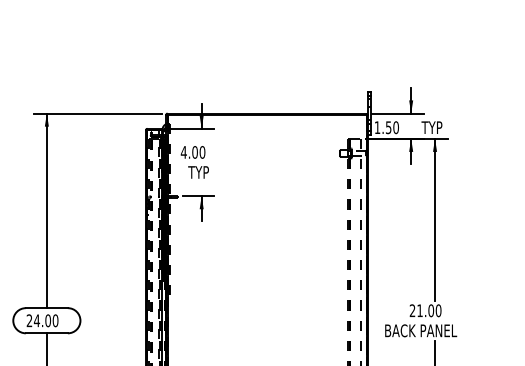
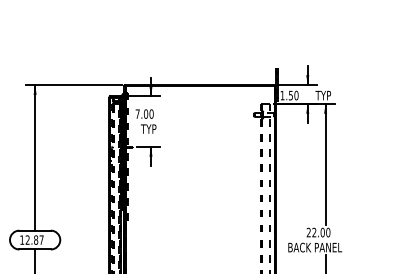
text: (183, 151) -> (137, 113), 4.00 -> 7.00
text: (420, 310) -> (314, 232), 21.00 -> 22.00
text: (42, 319) -> (31, 239), 24.00 -> 12.87

